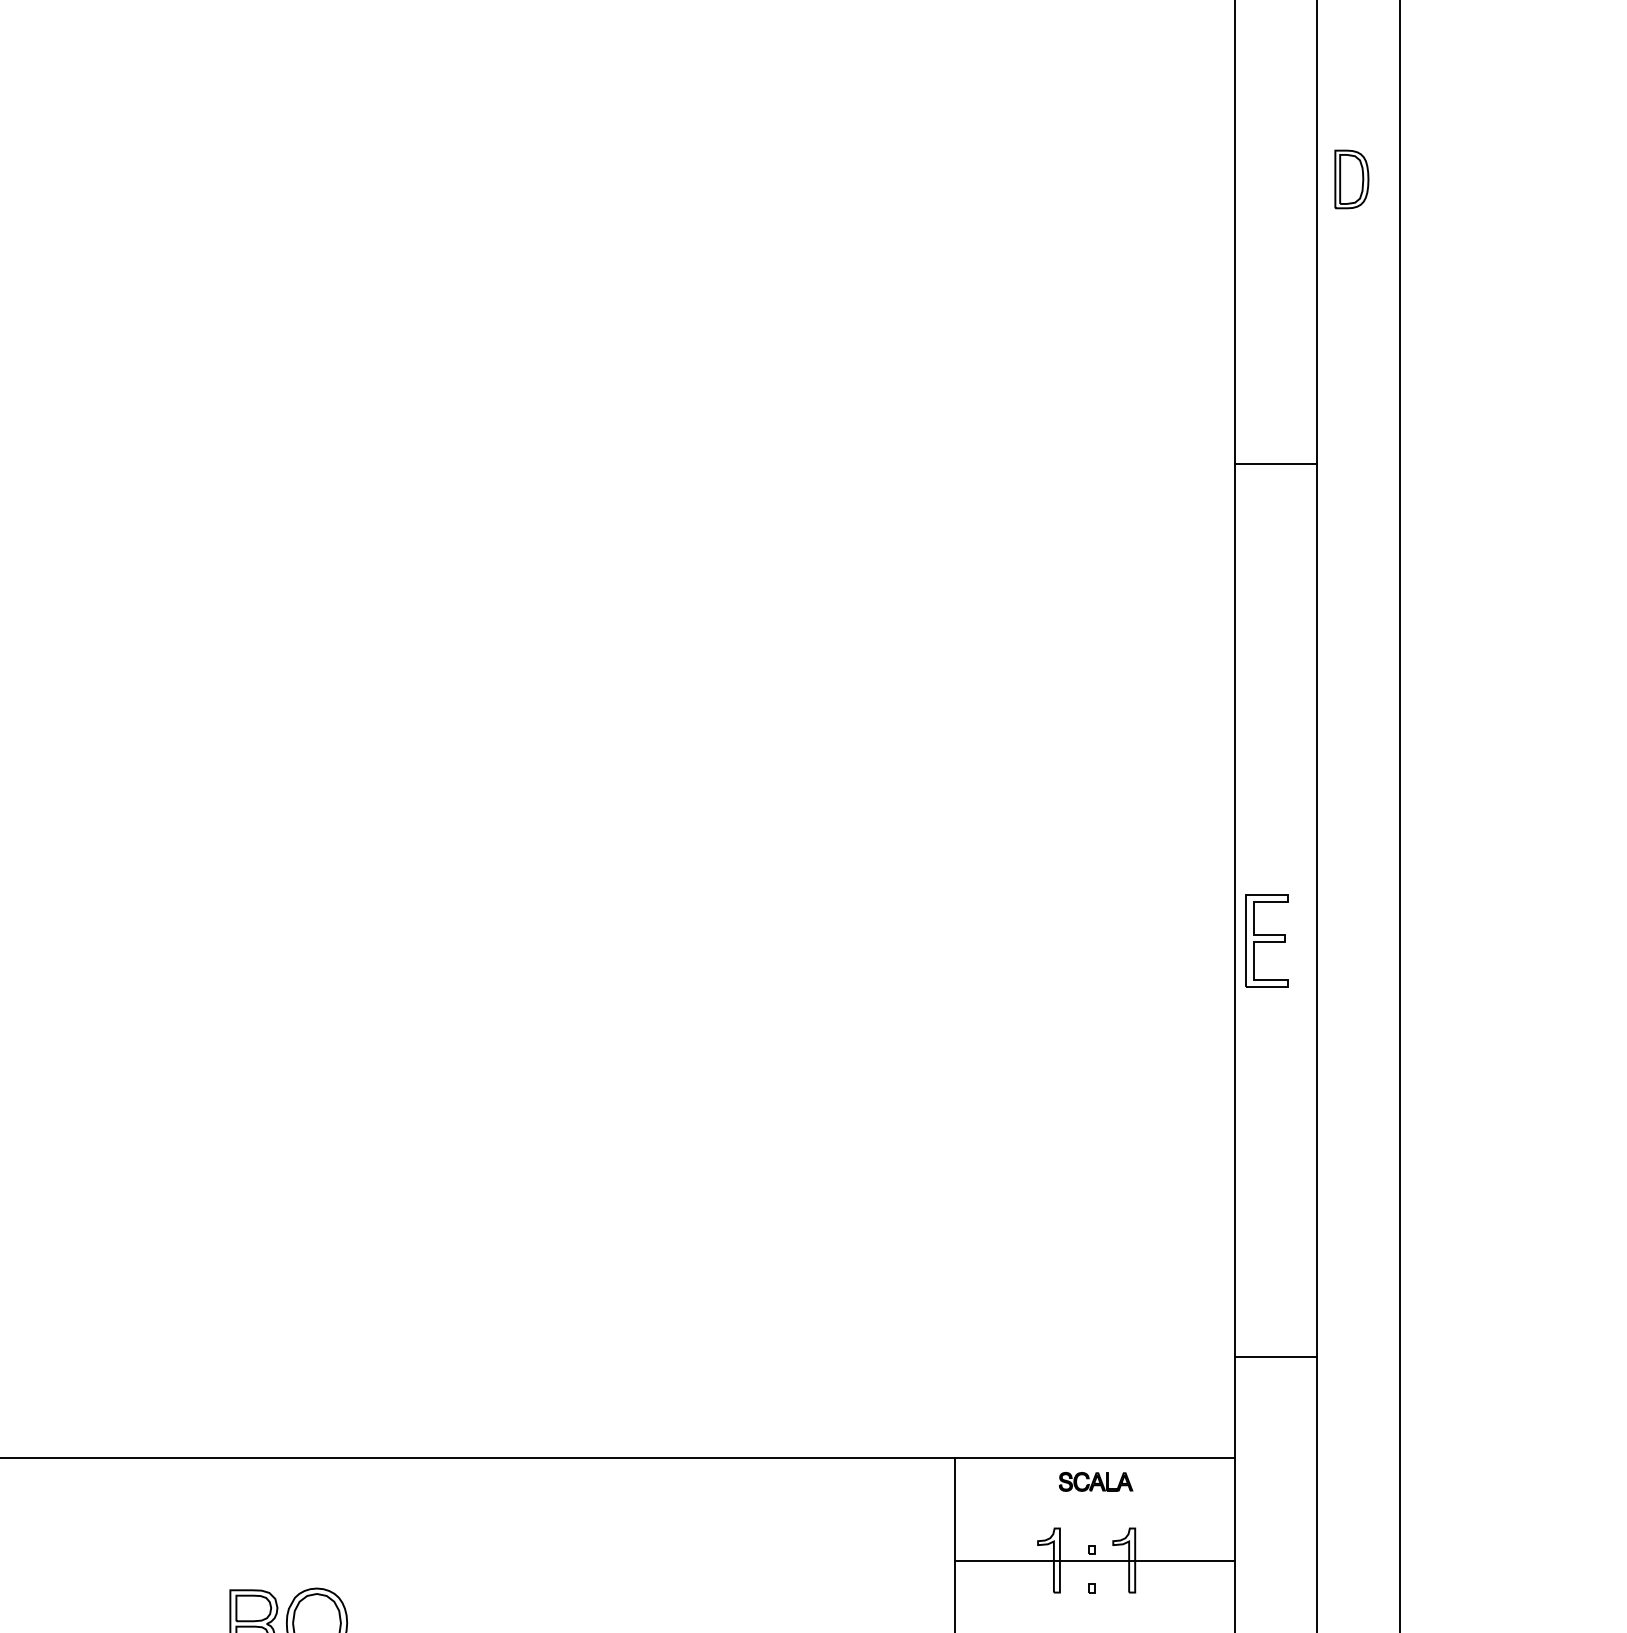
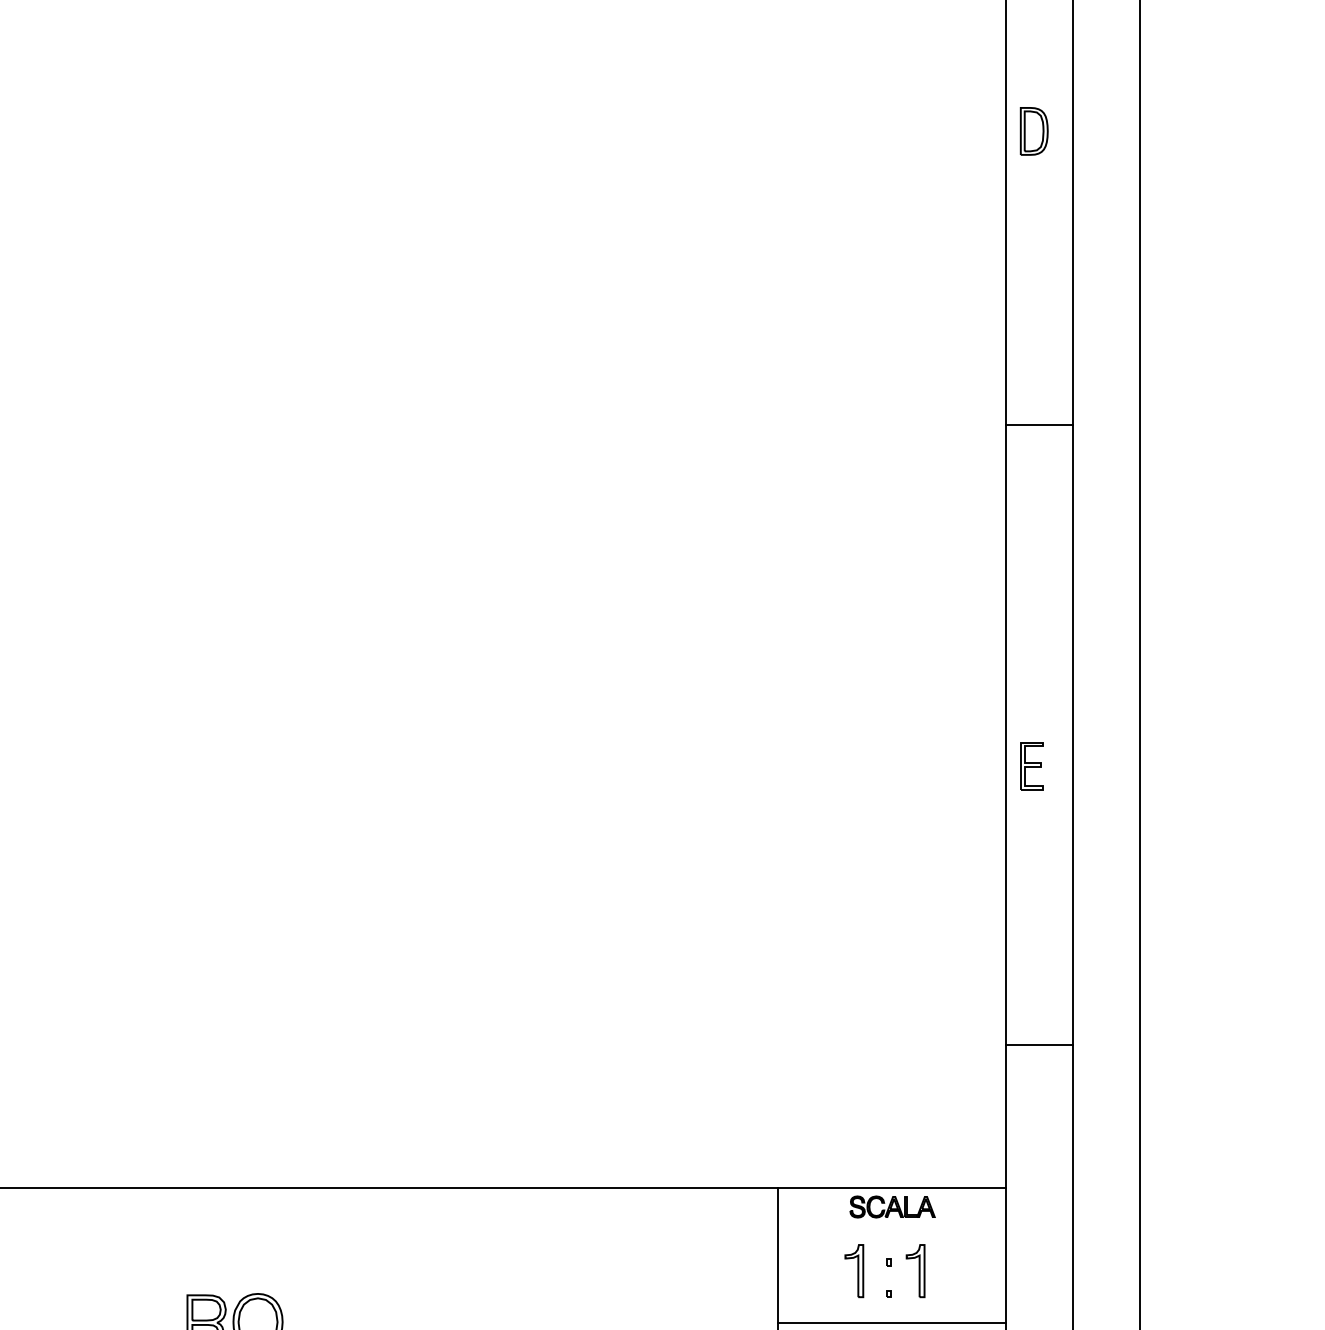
part: (1351, 179) -> (1033, 131), moved
line: (1276, 464) -> (1039, 425), moved
part: (1266, 940) -> (1031, 766), size x0.62
line: (1276, 1357) -> (1039, 1044), moved
part: (1095, 1481) -> (892, 1206), size x1.43
line: (1095, 1560) -> (892, 1323), moved

